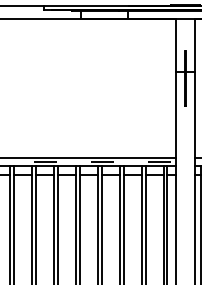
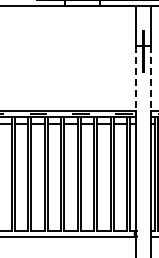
line: (176, 115) -> (136, 79), solid -> dashed
line: (194, 115) -> (150, 79), solid -> dashed

